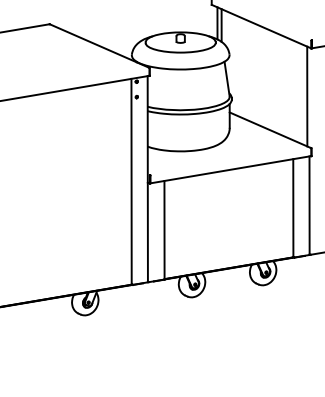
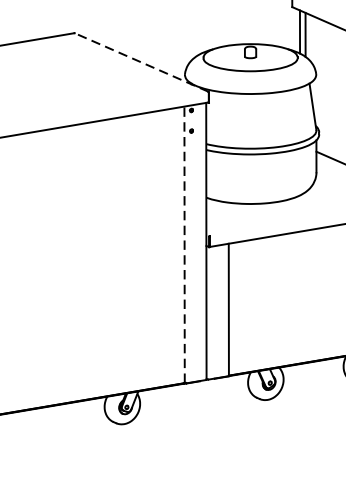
line: (99, 45) -> (141, 61), solid -> dashed
line: (131, 181) -> (184, 244), solid -> dashed

